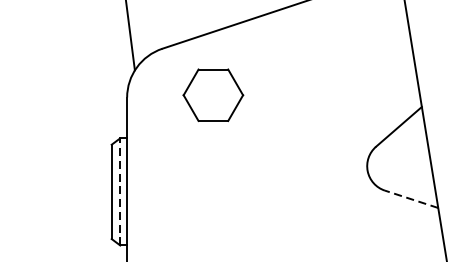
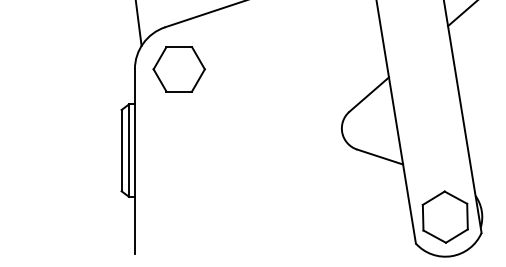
part: (212, 95) -> (178, 69), moved
line: (120, 191) -> (129, 150), dashed -> solid
line: (410, 198) -> (379, 156), dashed -> solid

